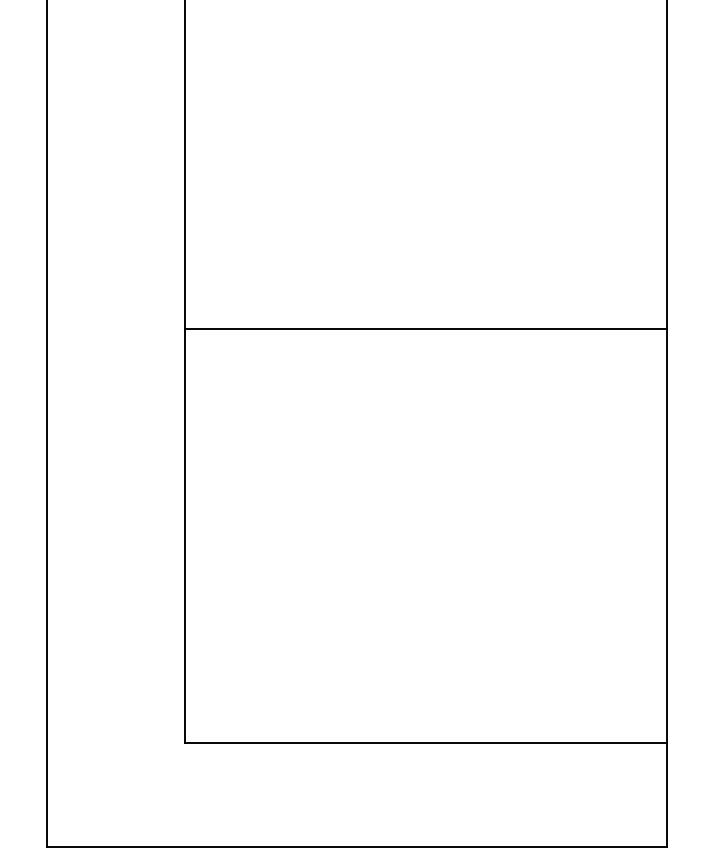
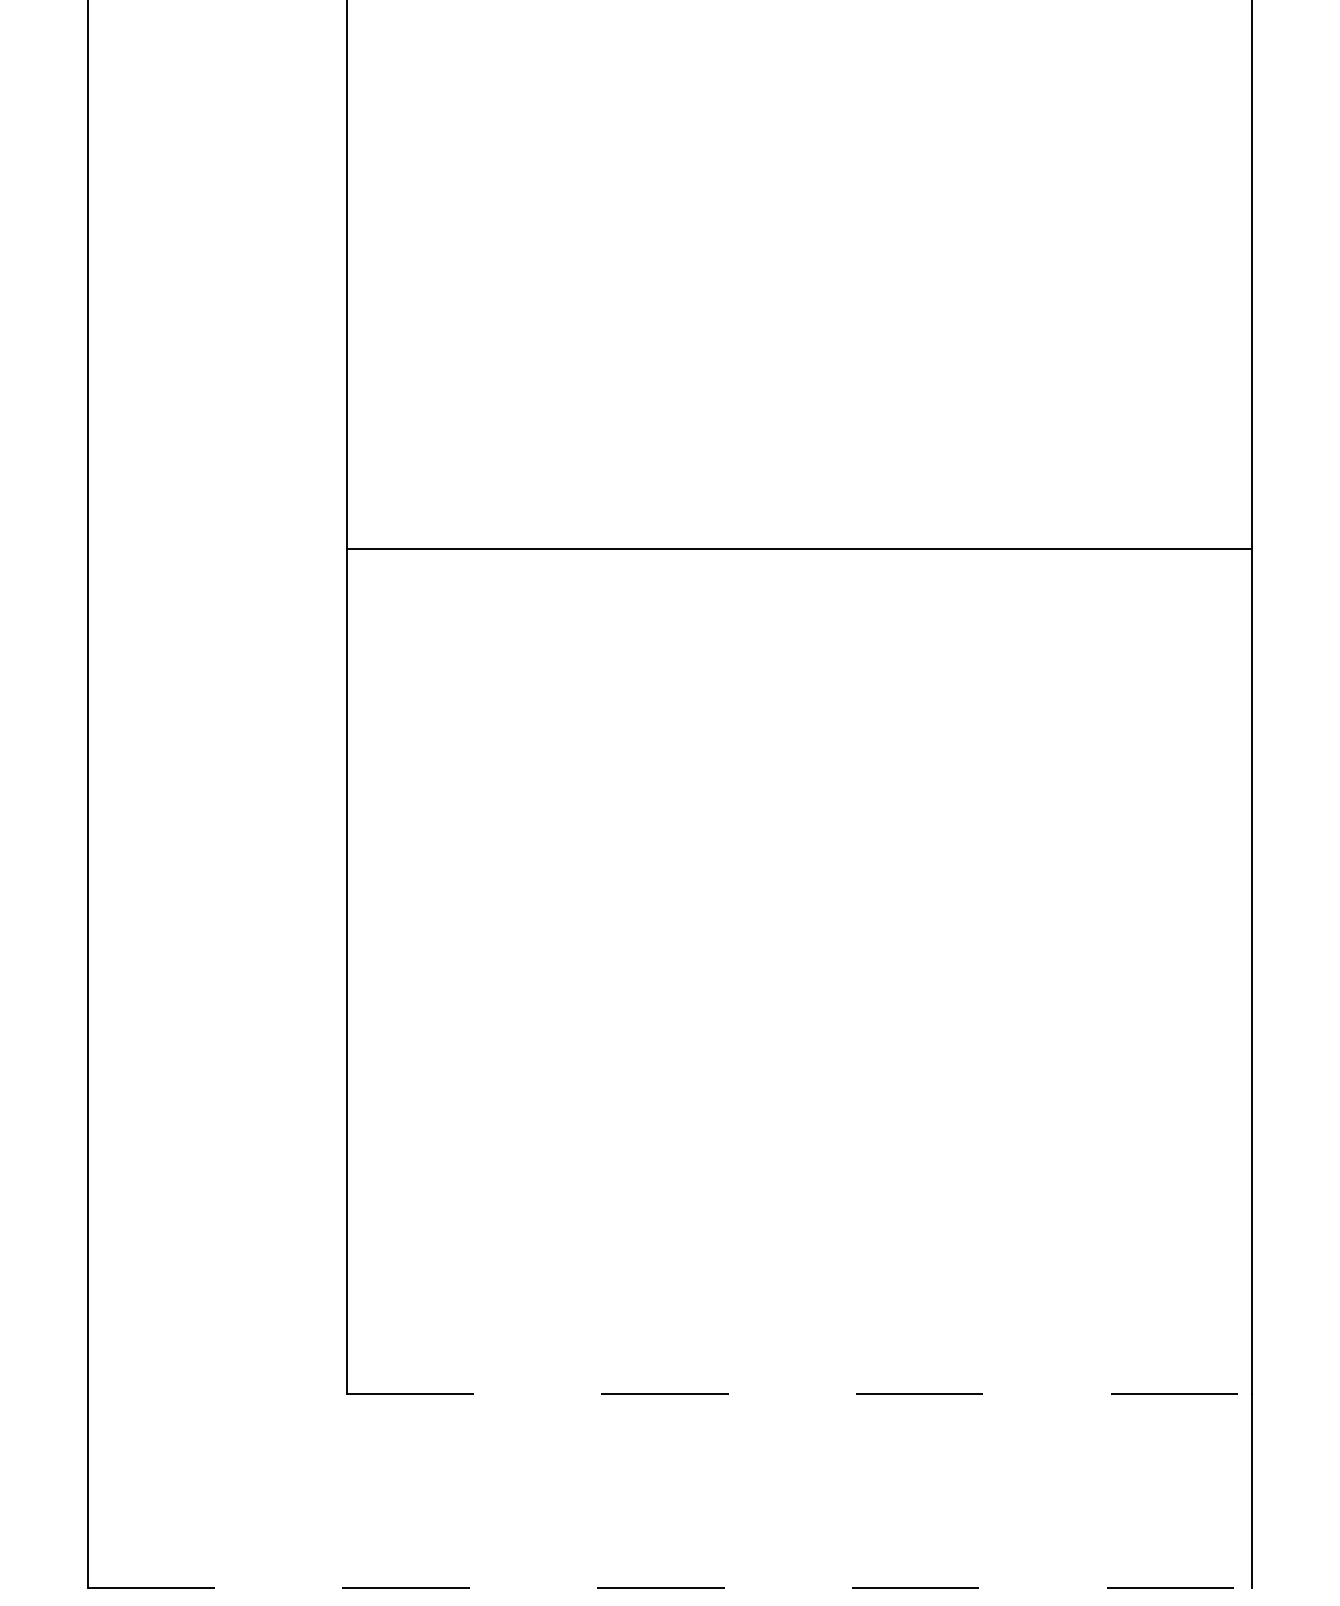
line: (425, 329) -> (798, 548), moved
line: (426, 743) -> (800, 1394), solid -> dashed
line: (357, 846) -> (670, 1588), solid -> dashed

